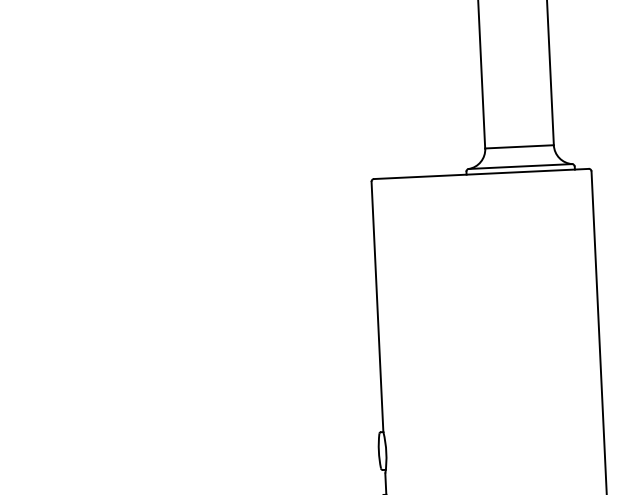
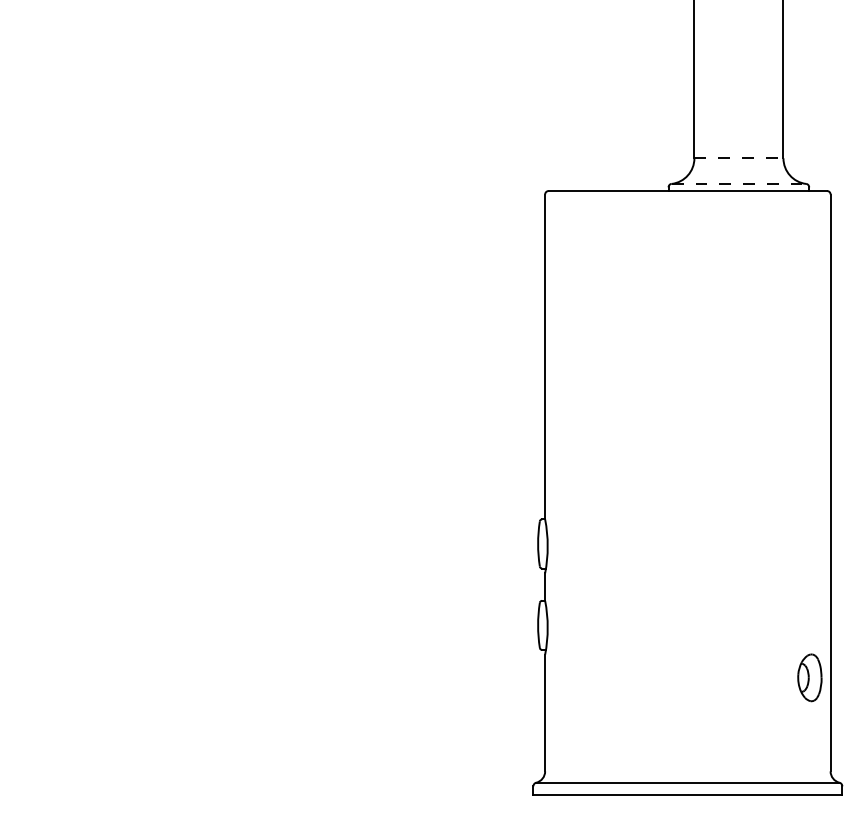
line: (519, 146) -> (738, 158), solid -> dashed
line: (520, 166) -> (739, 183), solid -> dashed

